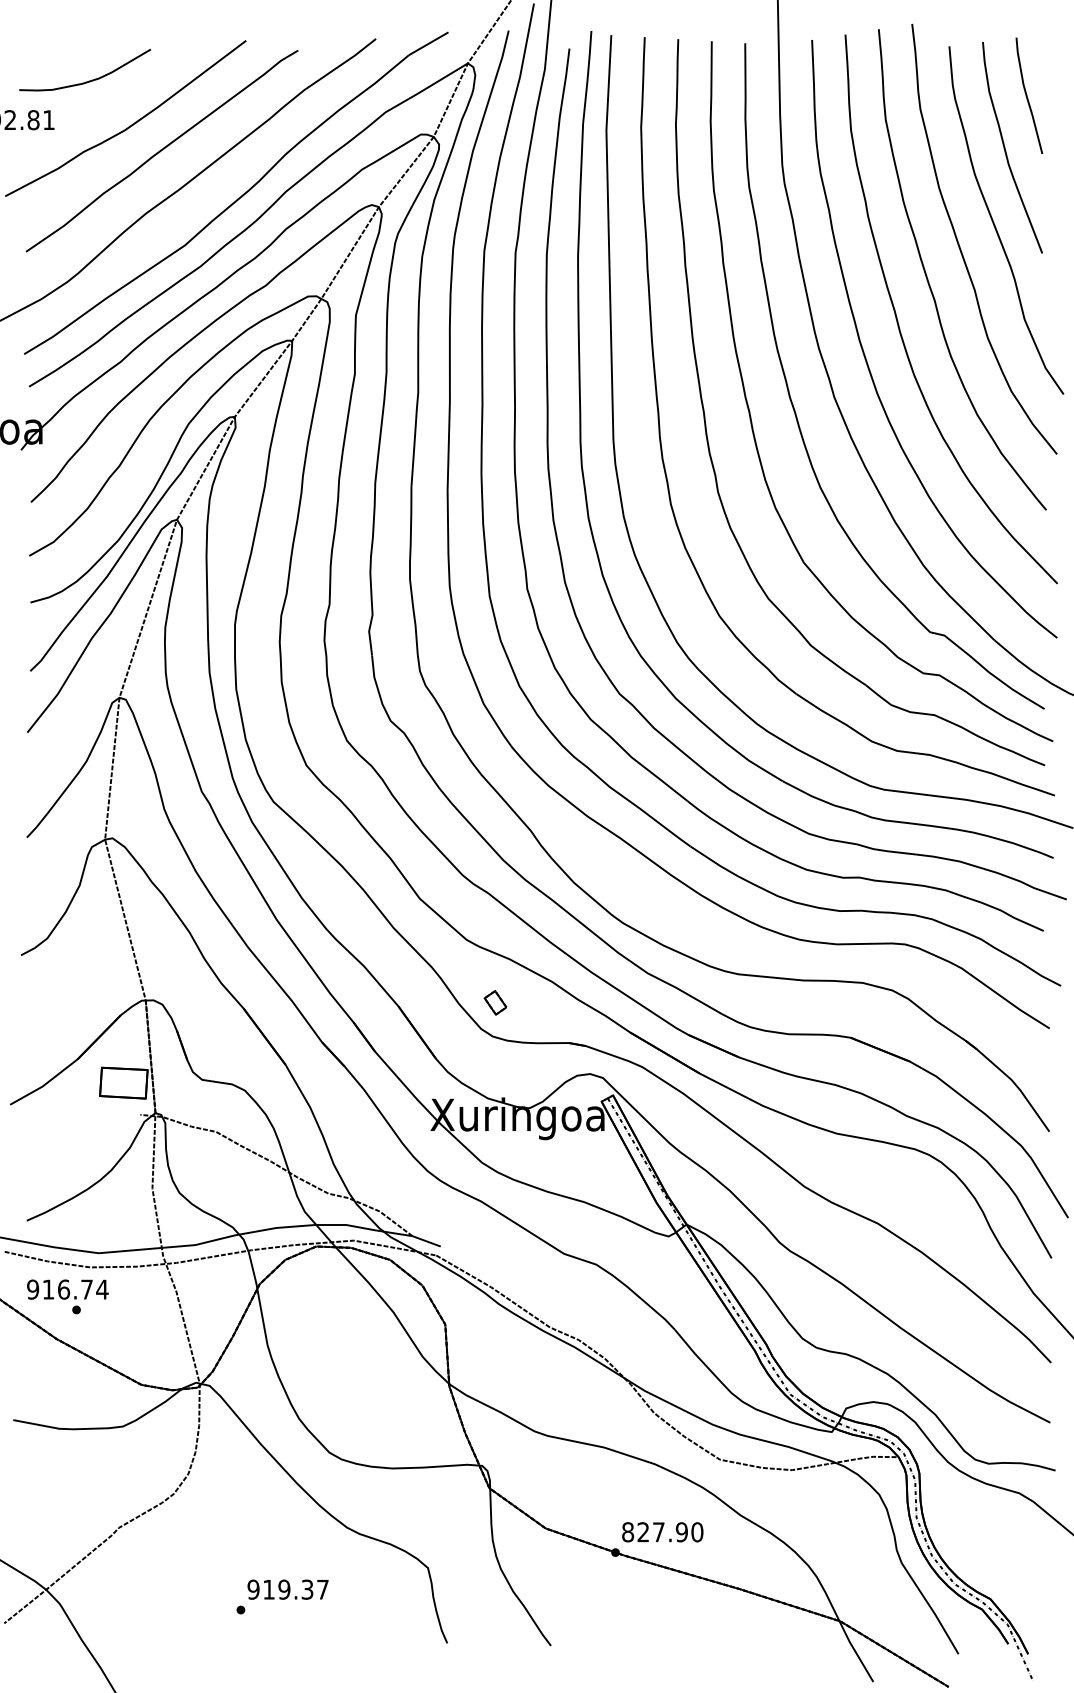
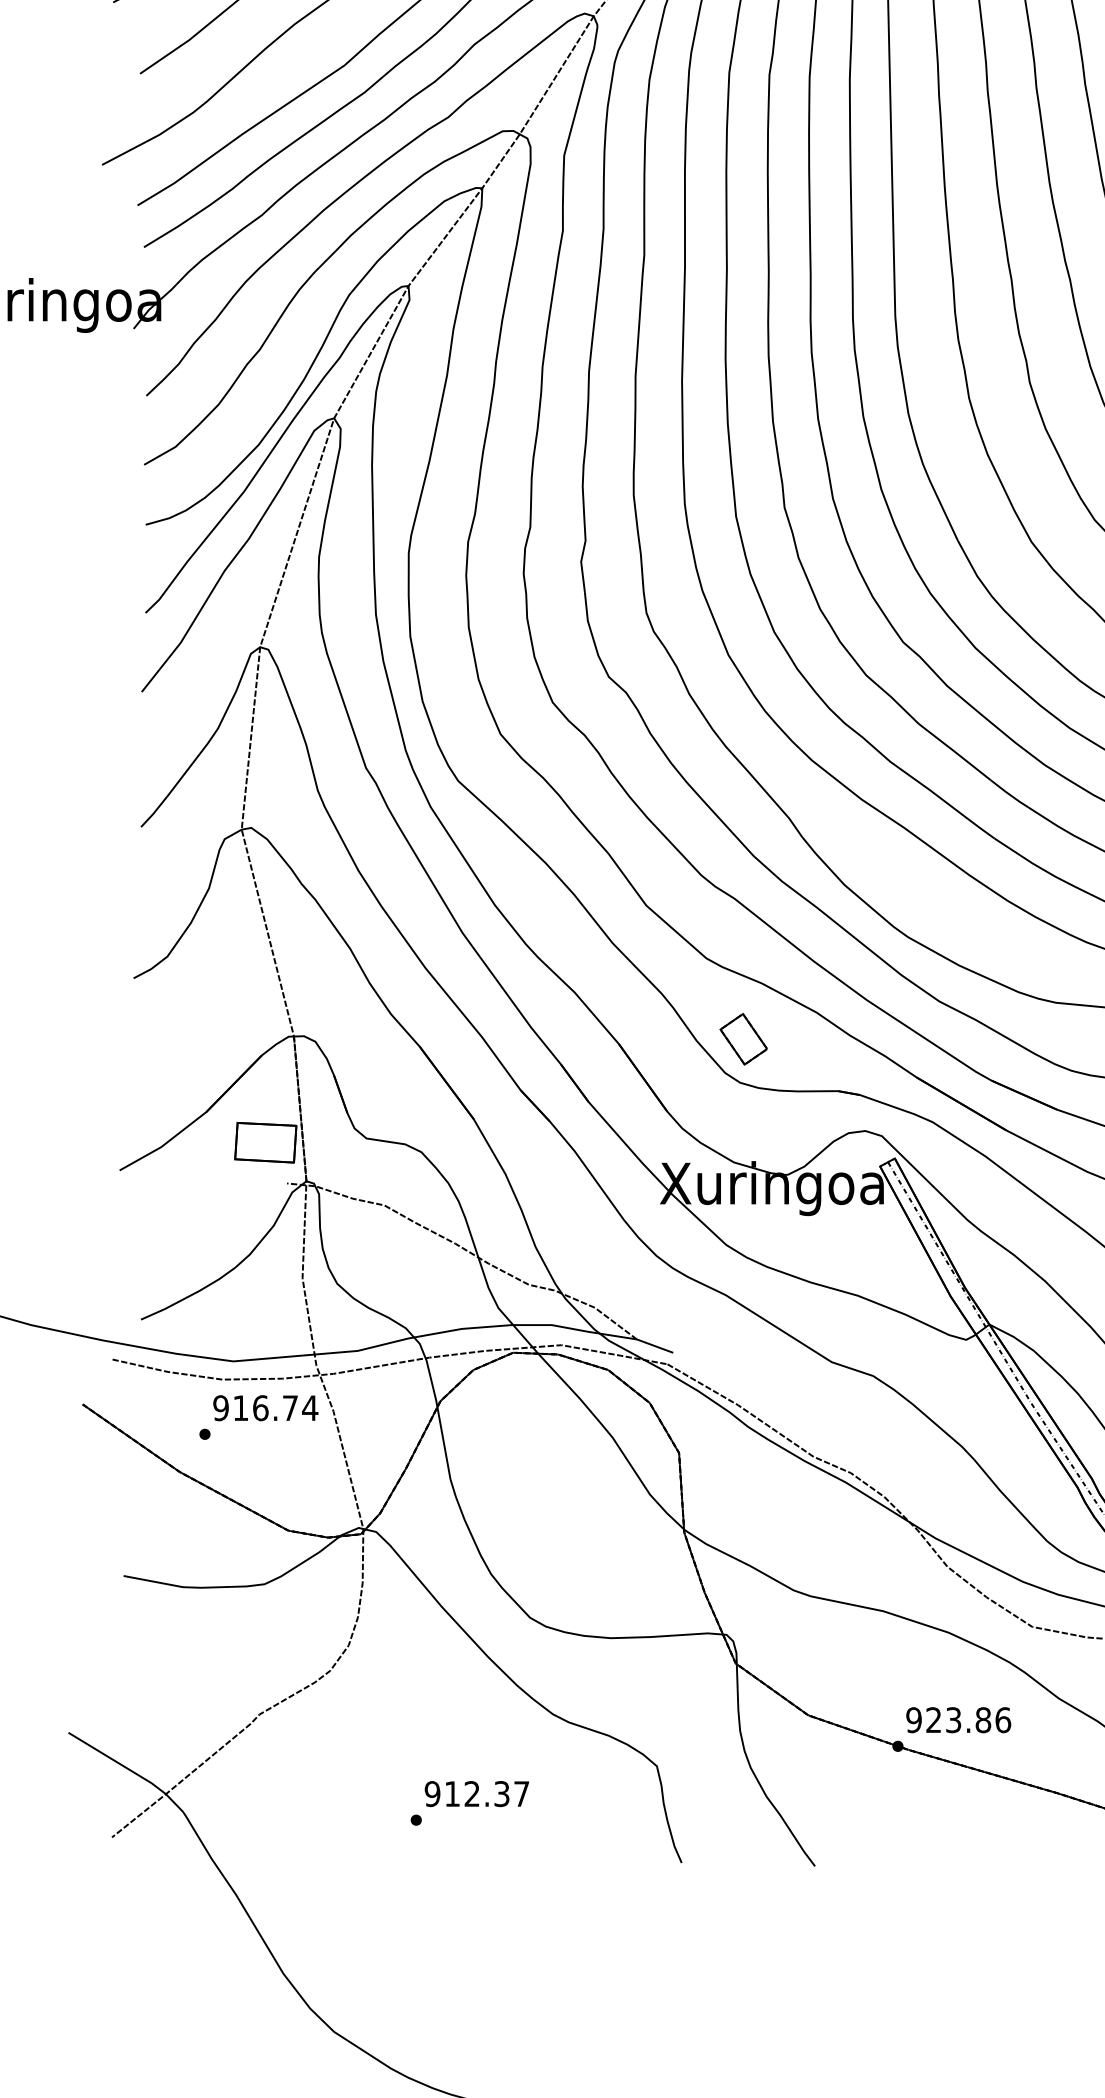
part: (495, 1002) -> (743, 1039), size x1.67
text: (67, 1289) -> (265, 1408), moved
text: (662, 1532) -> (958, 1720), 827.90 -> 923.86
text: (284, 1589) -> (472, 1793), 919.37 -> 912.37

